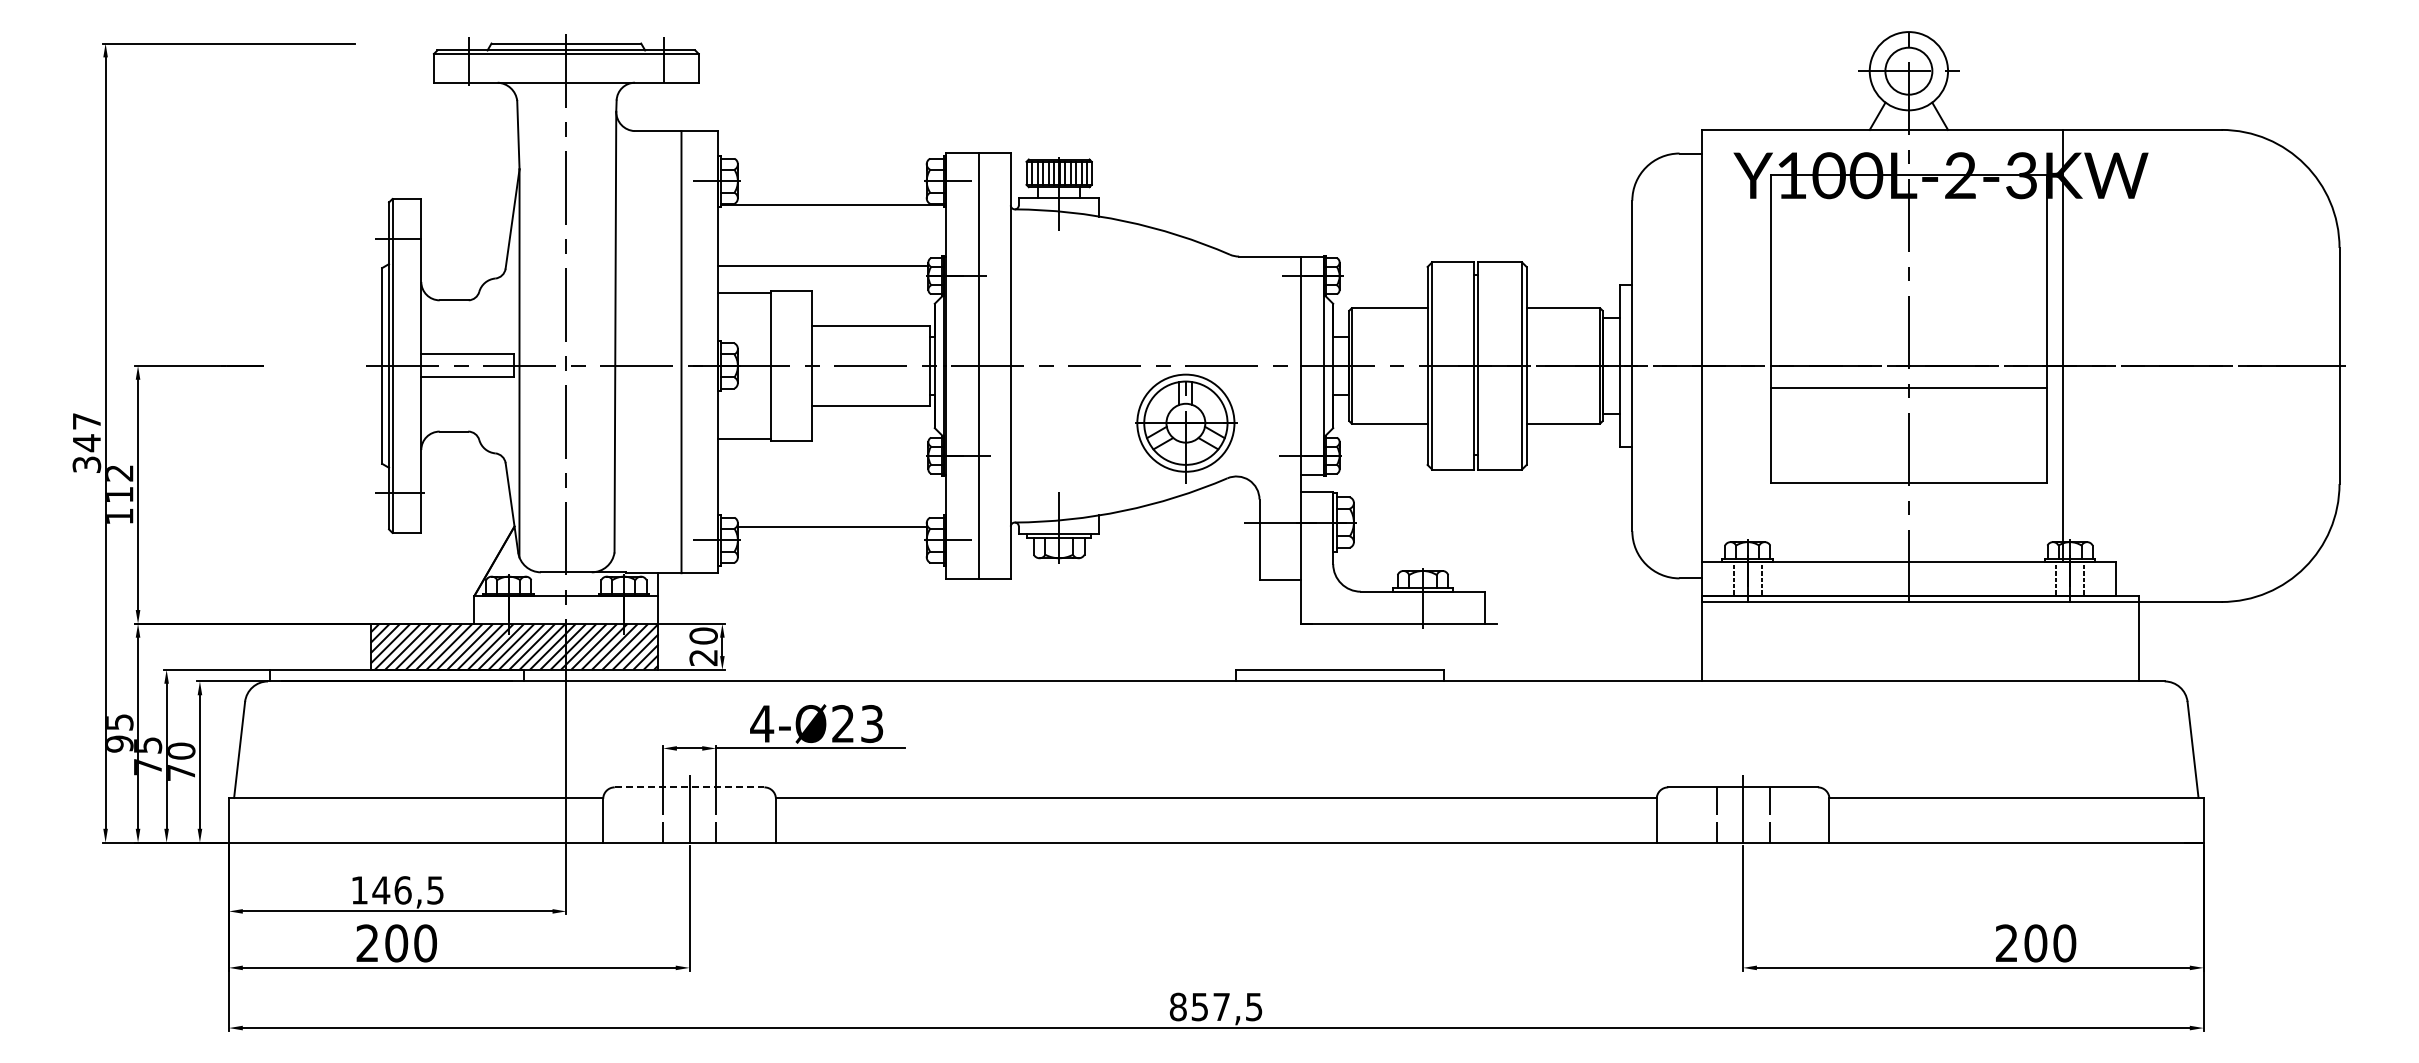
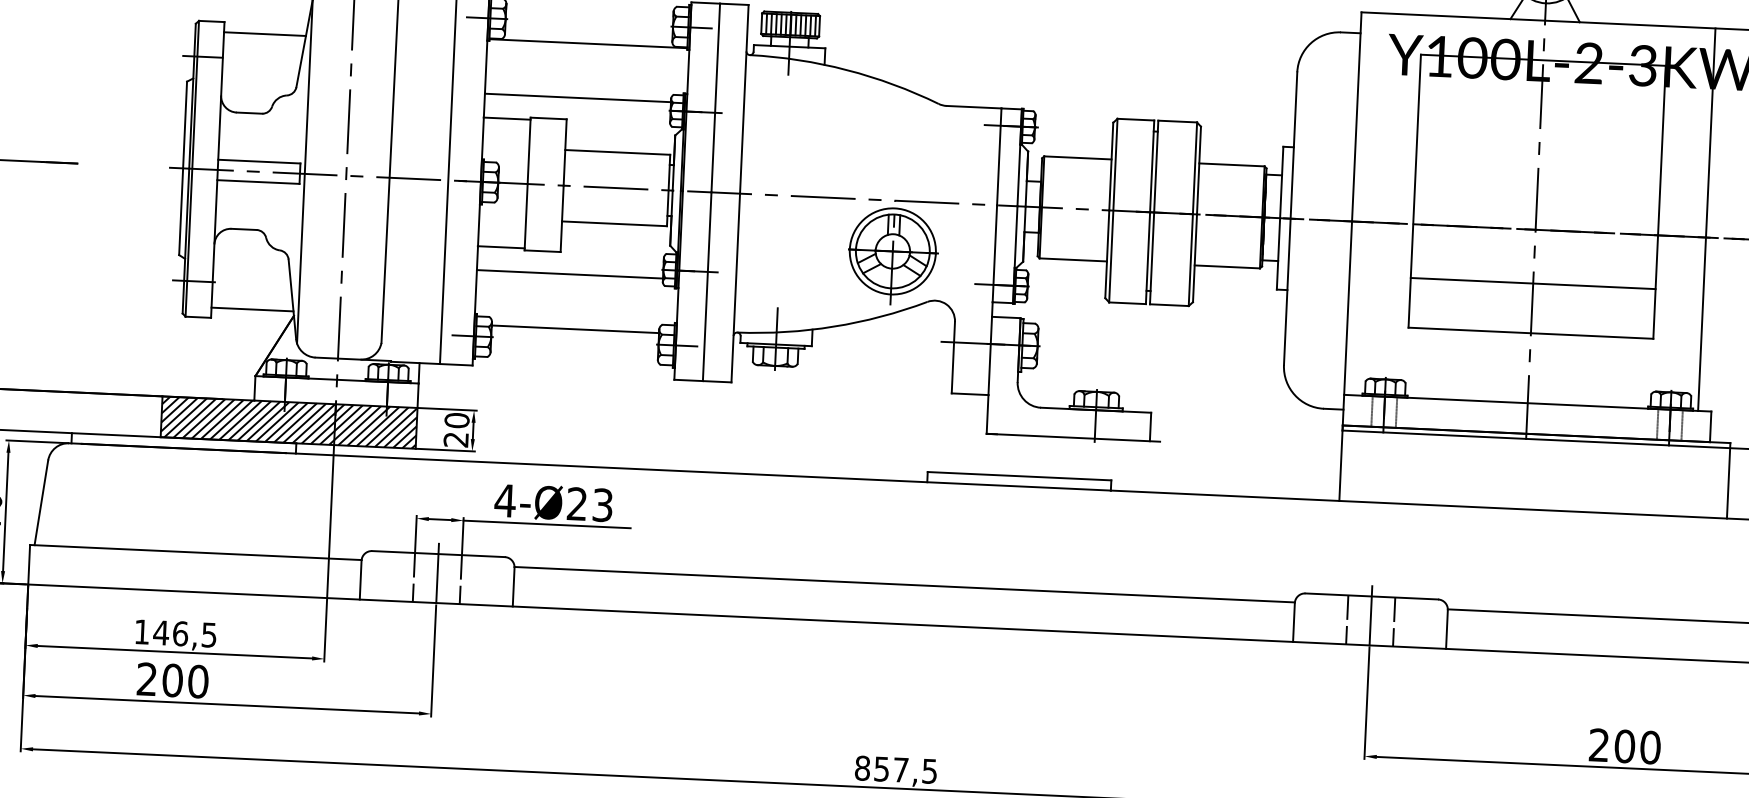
line: (467, 210) -> (264, 34), added
line: (2063, 345) -> (1707, 219), moved
line: (1908, 387) -> (1532, 283), moved
line: (823, 465) -> (570, 274), added
line: (467, 521) -> (252, 309), added
line: (689, 787) -> (438, 554), dashed -> solid

